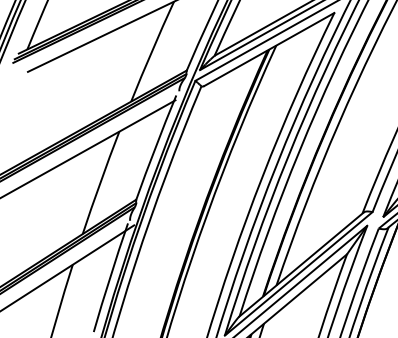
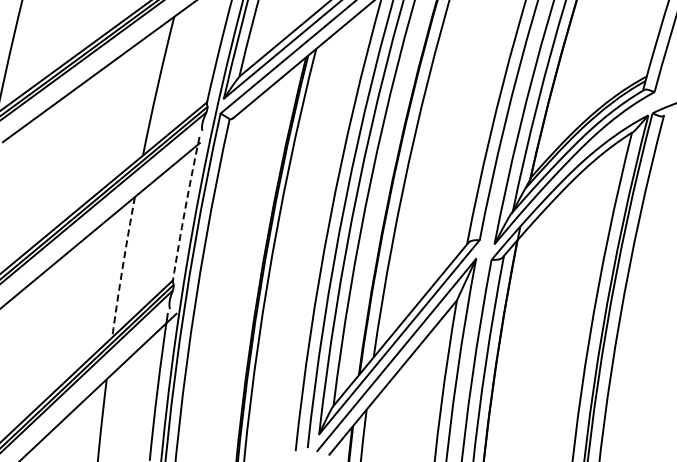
arc: (155, 148) -> (185, 209), solid -> dashed
arc: (100, 182) -> (122, 267), solid -> dashed

